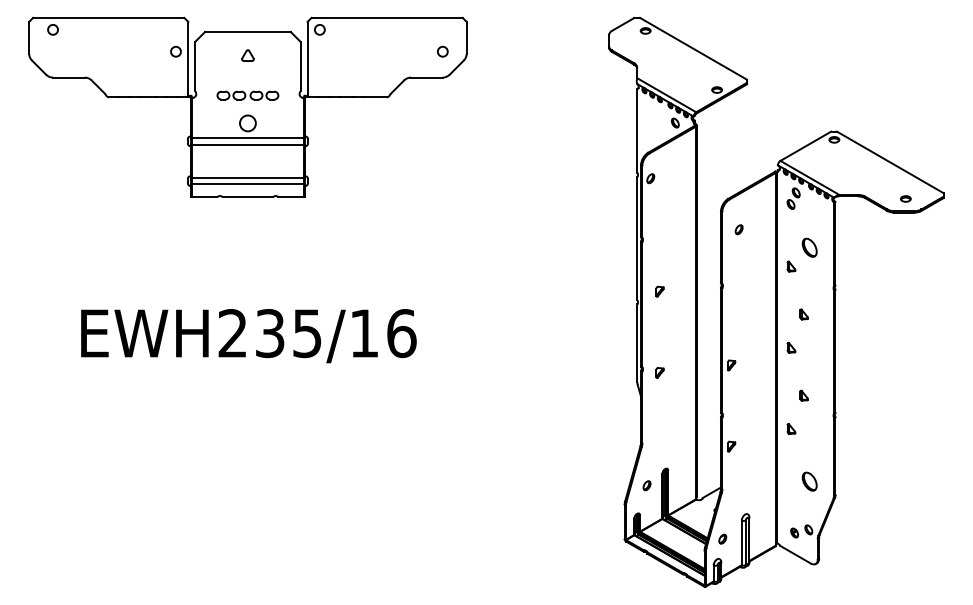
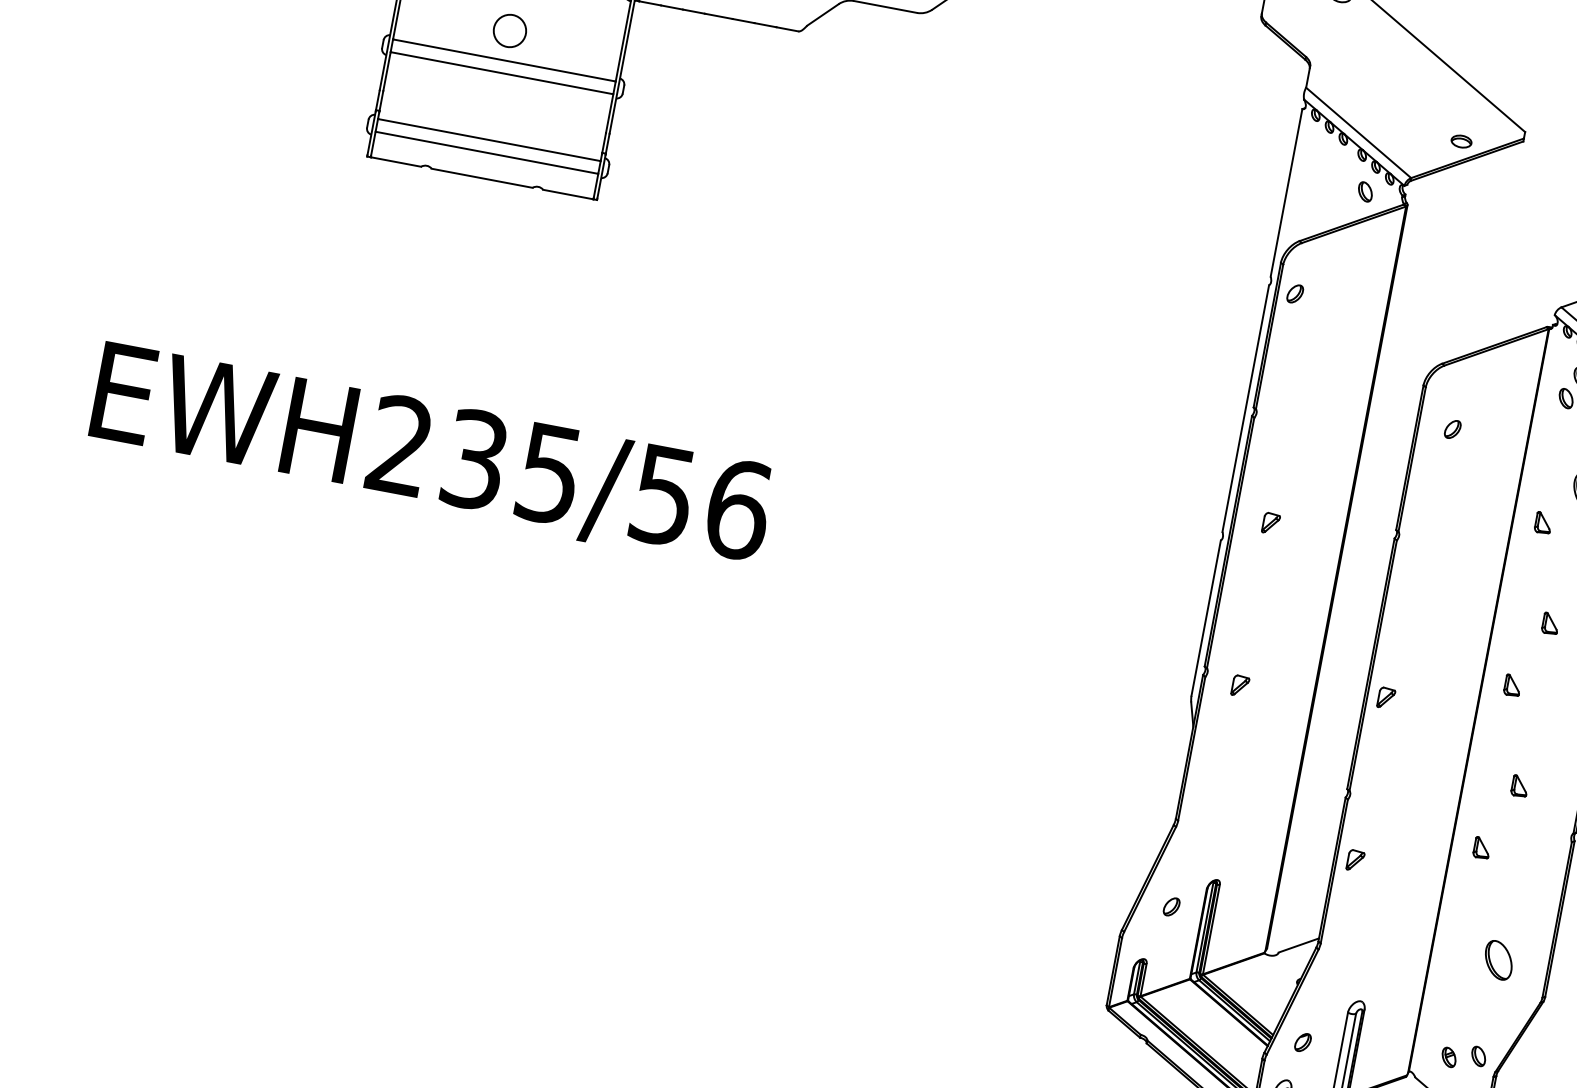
text: (364, 333) -> (663, 495), EWH235/16 -> EWH235/56

